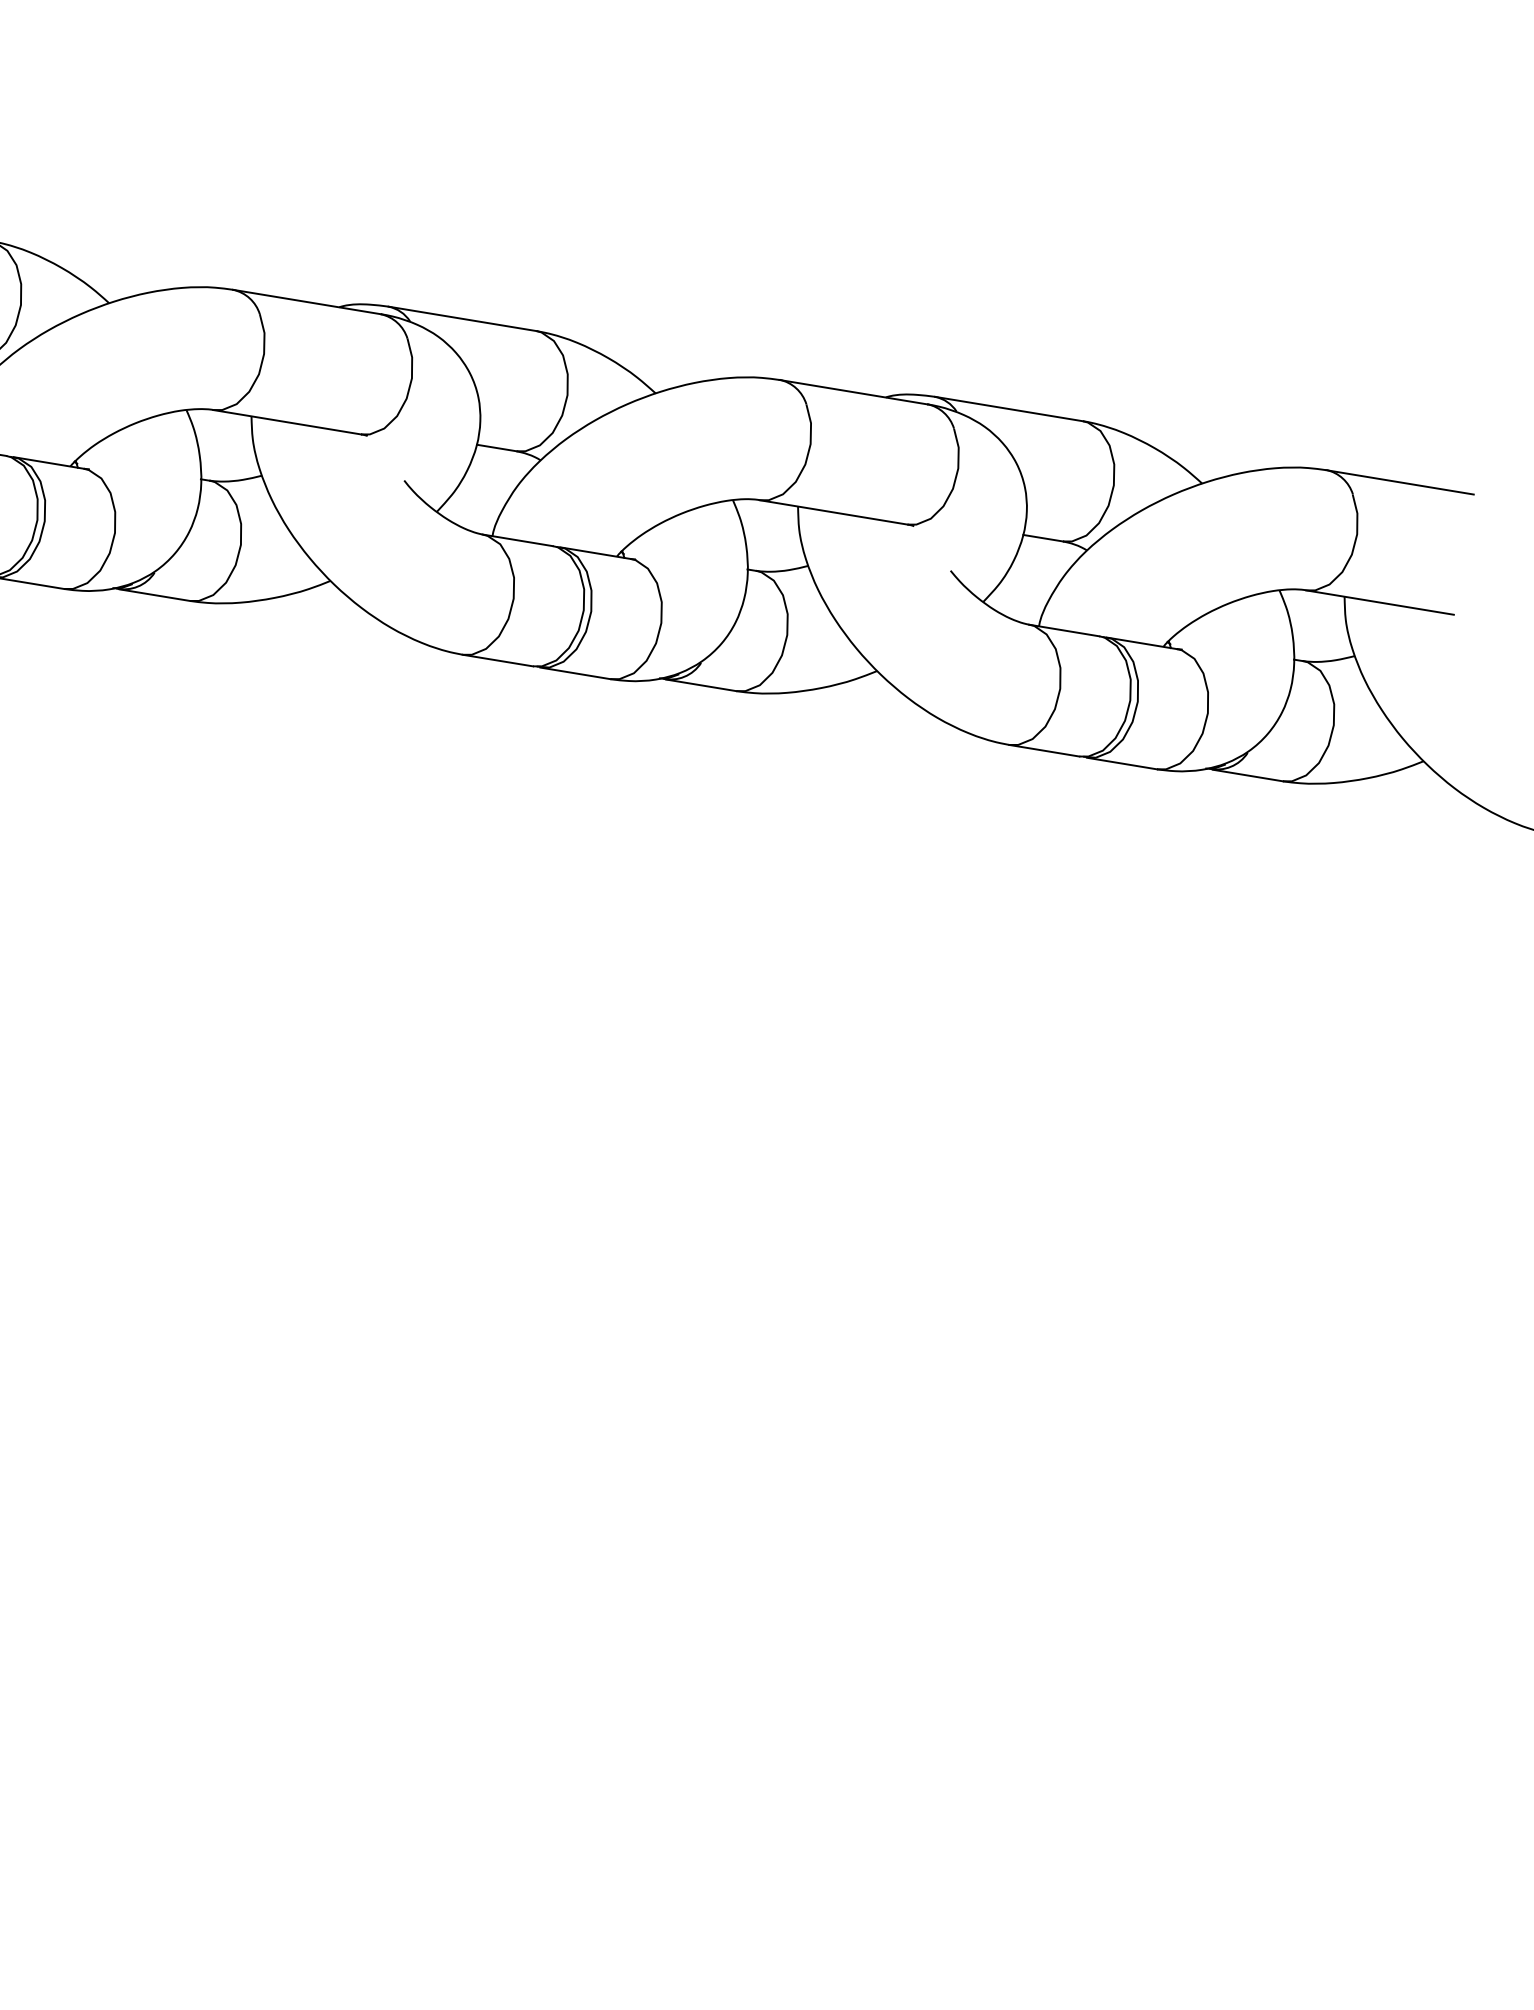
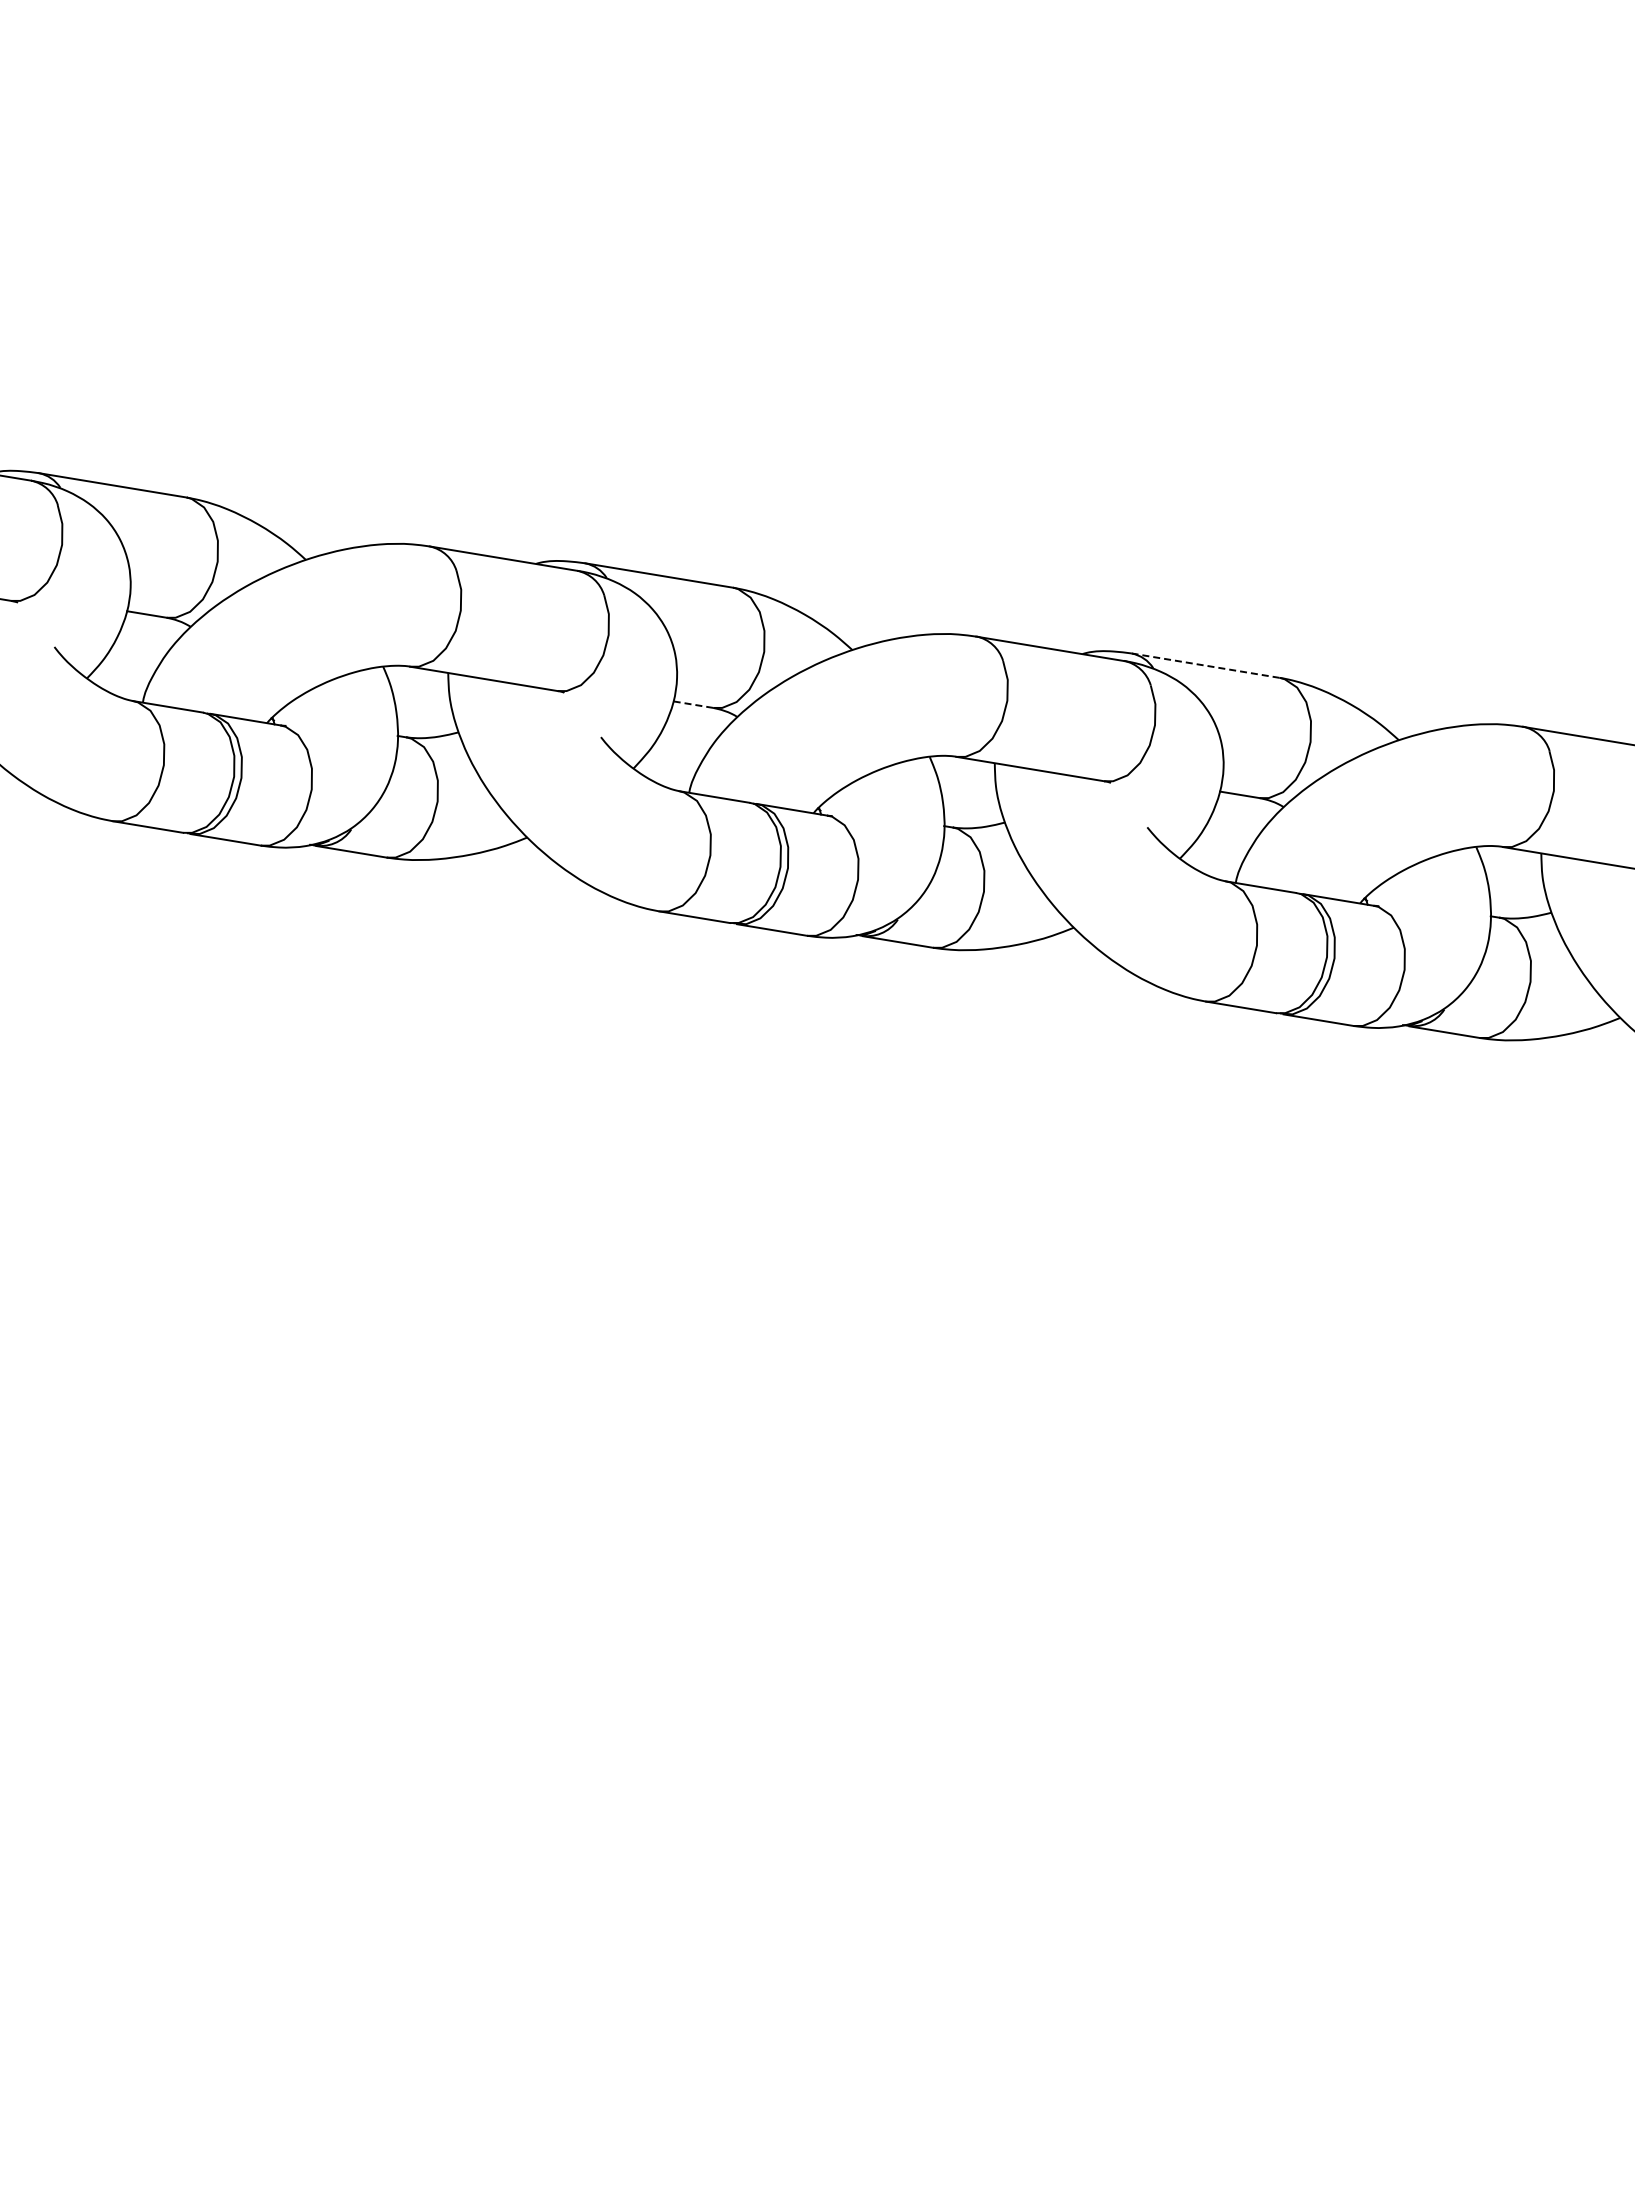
line: (1008, 408) -> (1205, 665), solid -> dashed
line: (496, 447) -> (693, 704), solid -> dashed

